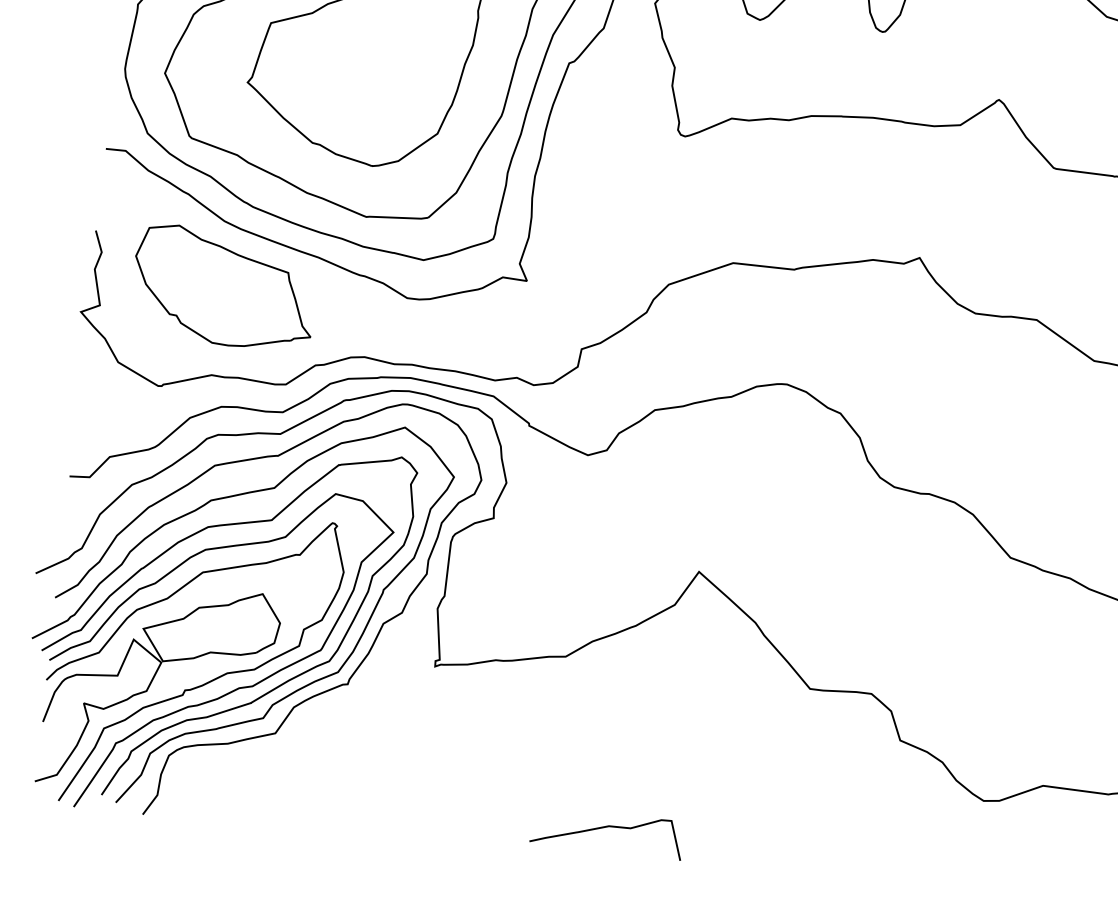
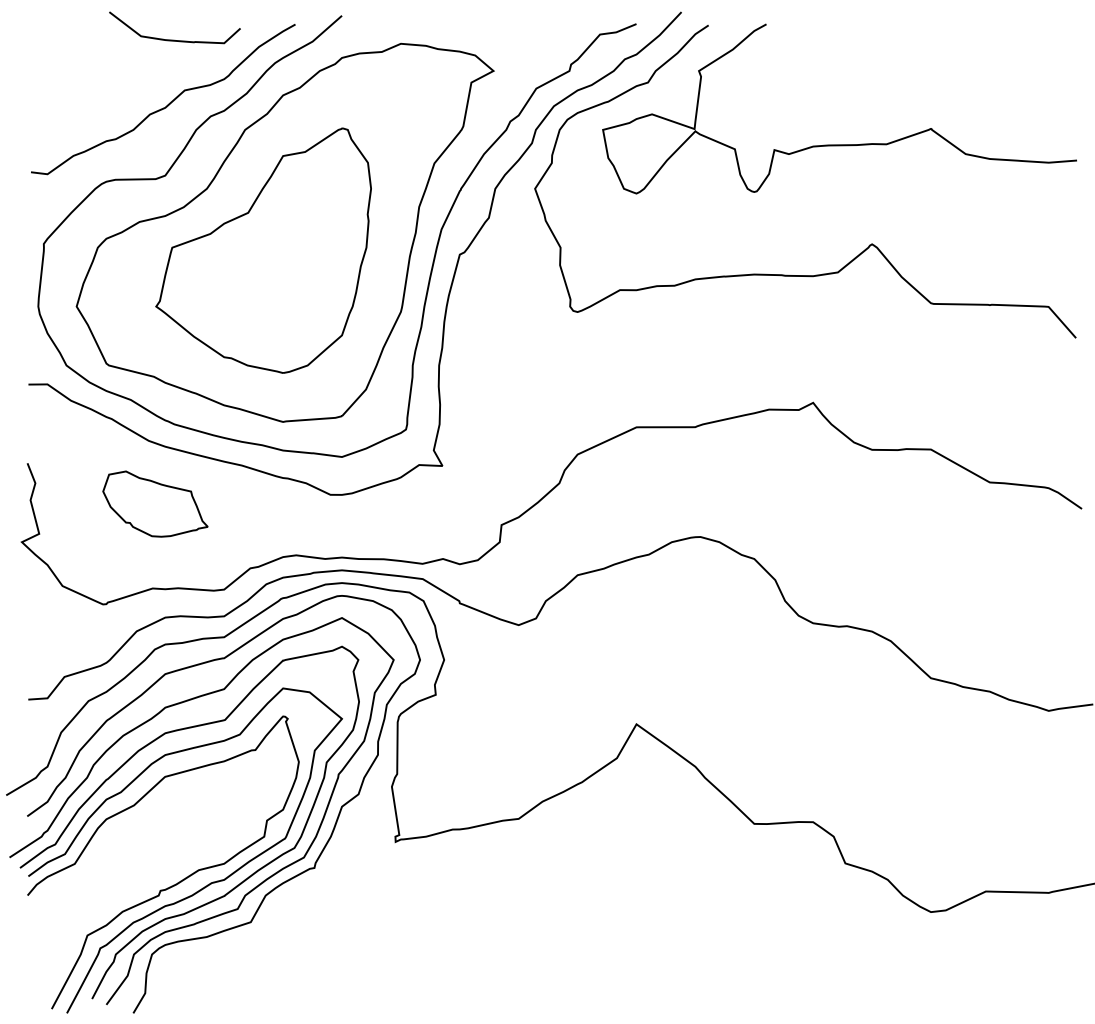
part: (224, 287) -> (155, 503), size x0.6
part: (152, 683) -> (128, 887), removed
curve: (606, 828) -> (575, 977), removed

